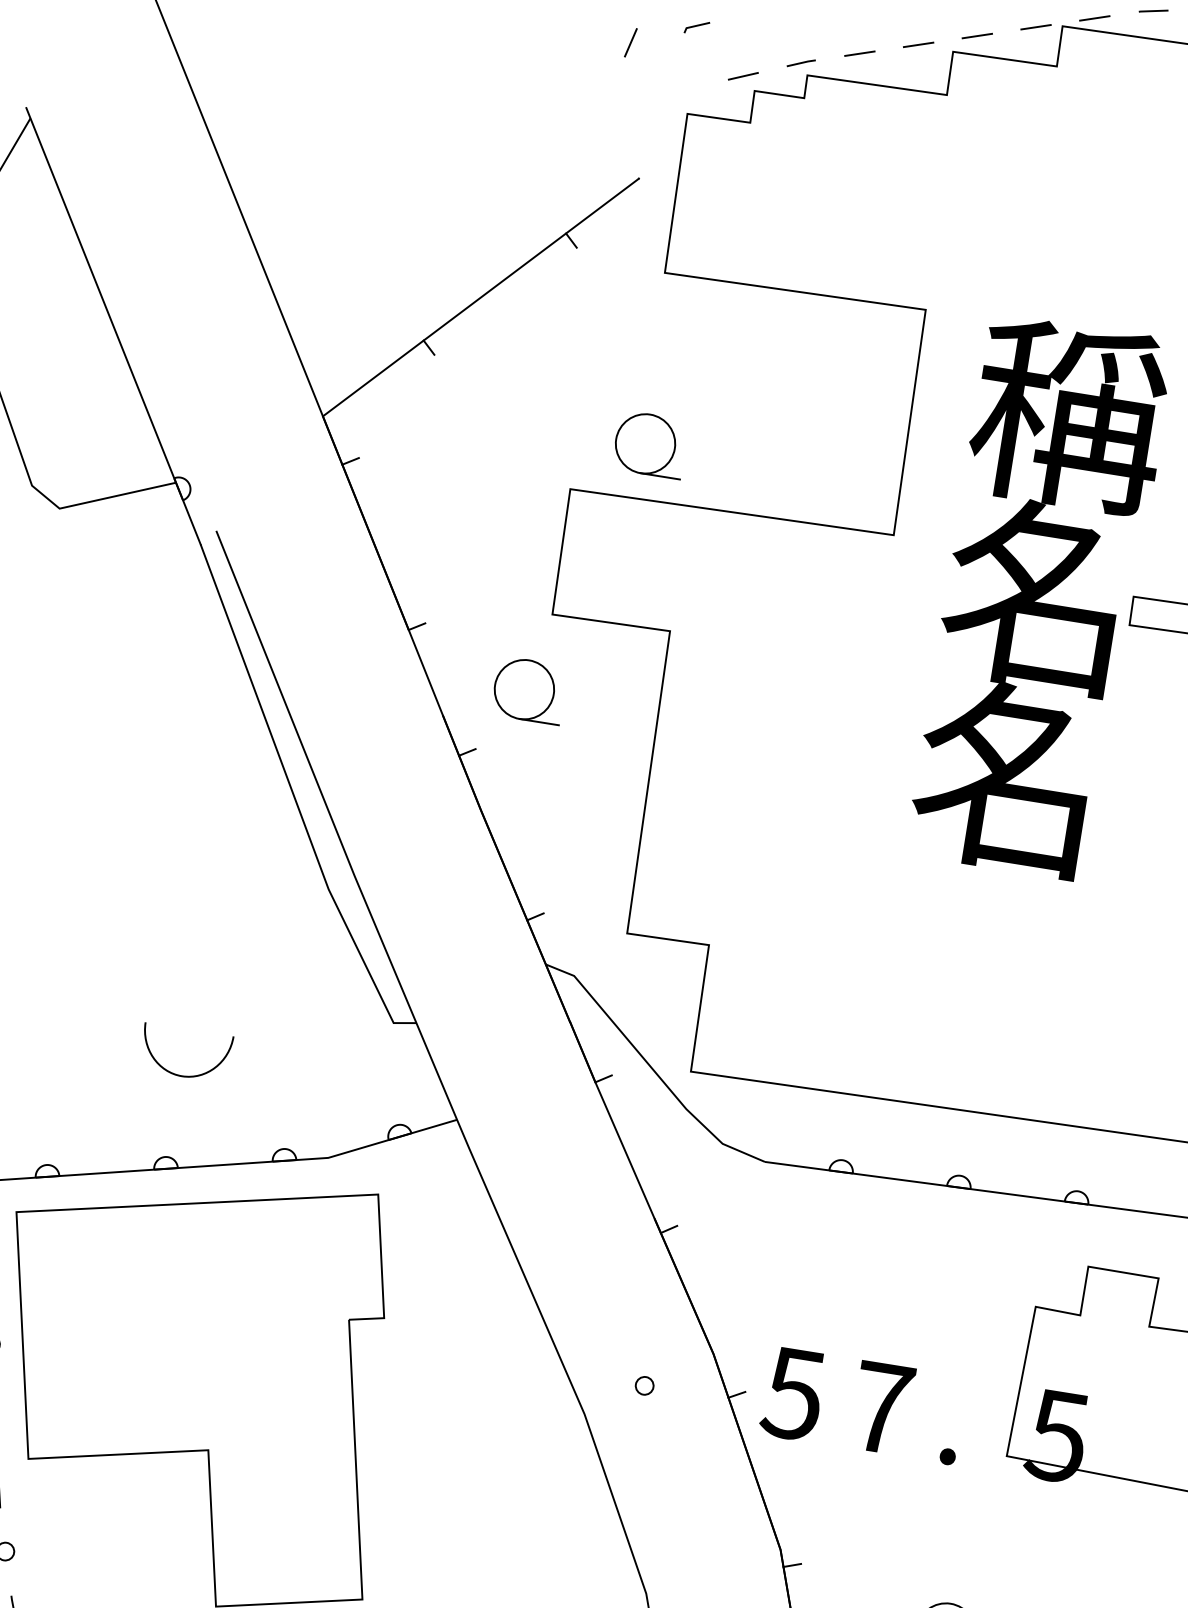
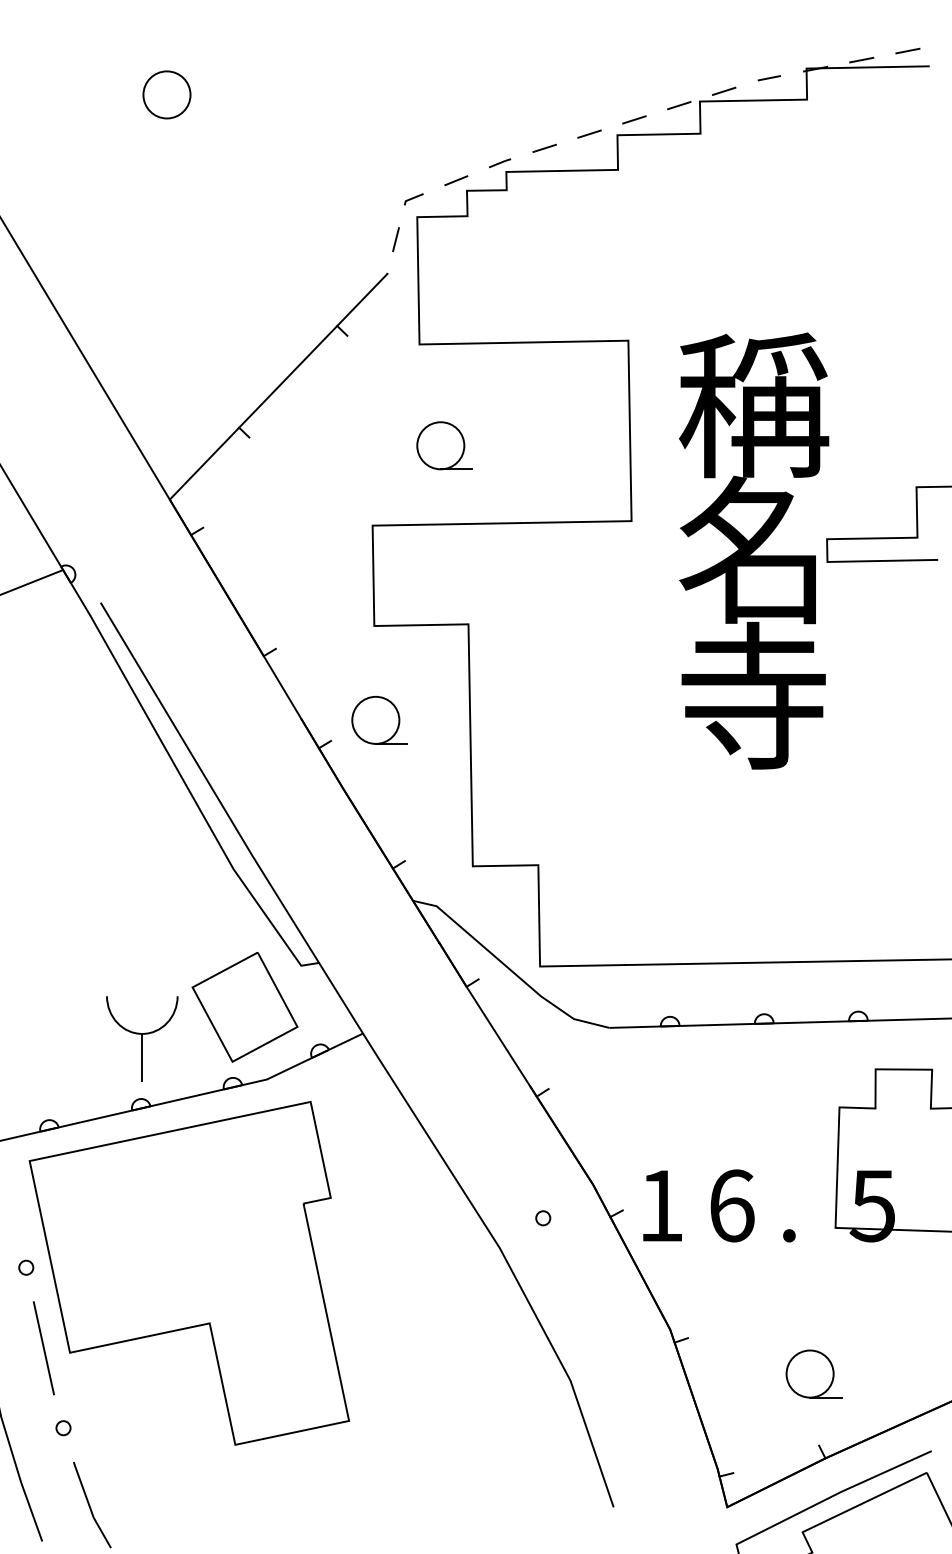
line: (696, 26) -> (413, 198), moved
line: (630, 42) -> (395, 239), moved
part: (650, 444) -> (444, 445), moved
part: (528, 690) -> (379, 720), moved
text: (1009, 776) -> (752, 695), 名 -> 寺
part: (314, 1063) -> (244, 1007), added
line: (177, 1105) -> (142, 1057), added
text: (793, 1394) -> (660, 1206), 5 -> 1
text: (882, 1407) -> (732, 1205), 7 -> 6

